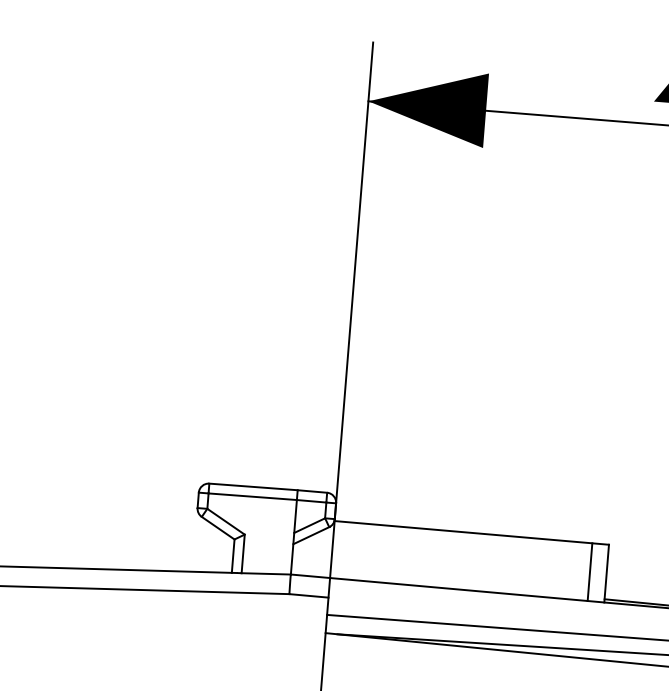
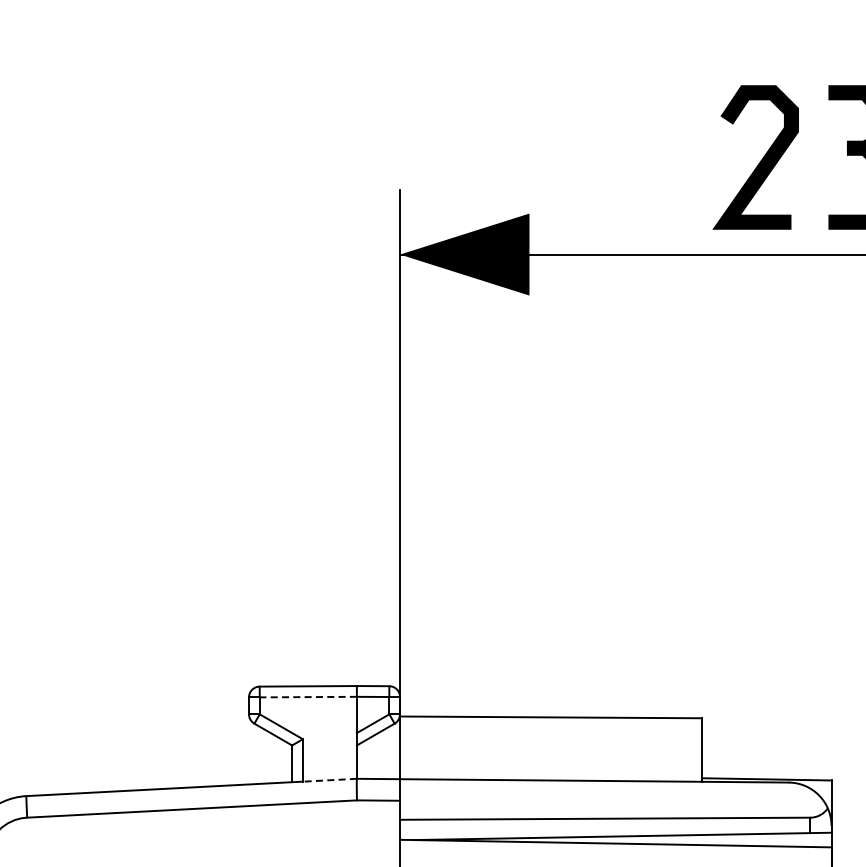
line: (252, 497) -> (308, 697), solid -> dashed
line: (589, 571) -> (683, 749), removed
line: (265, 574) -> (329, 780), solid -> dashed

